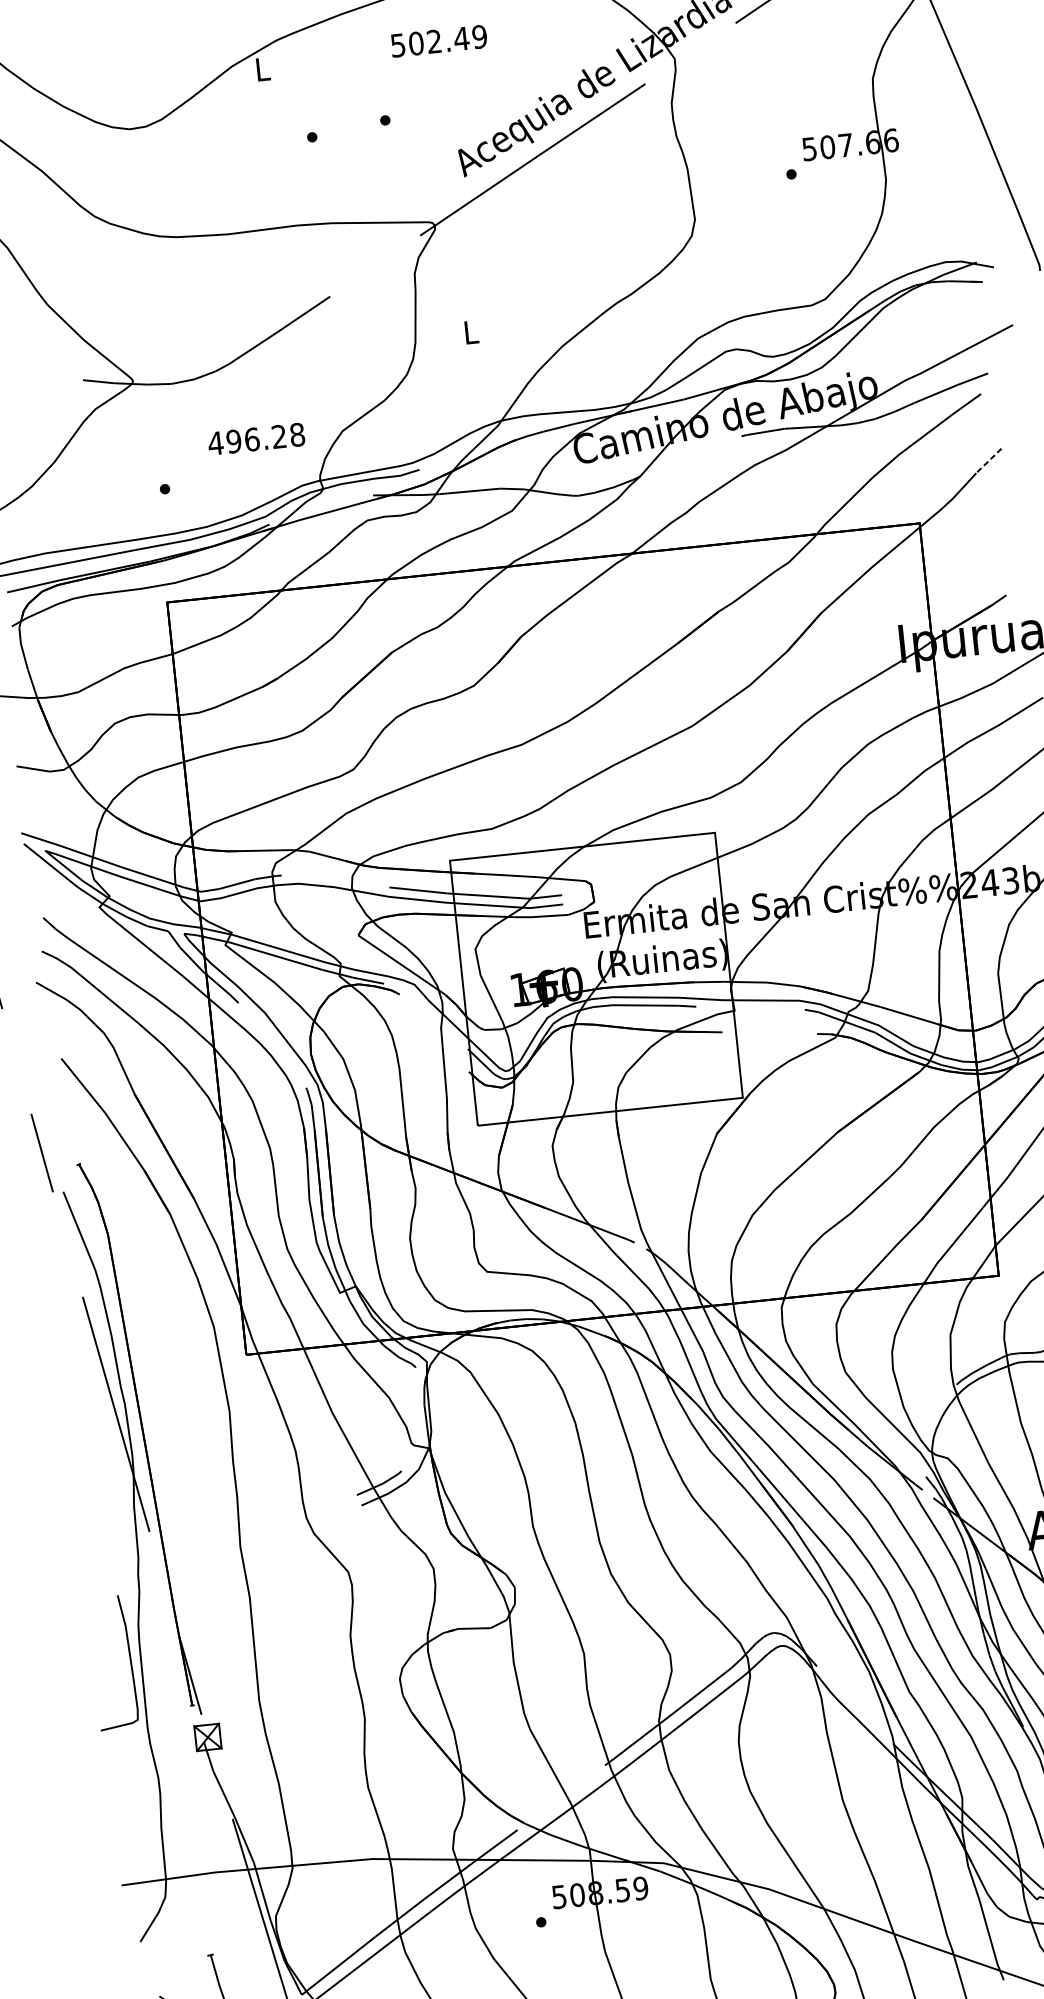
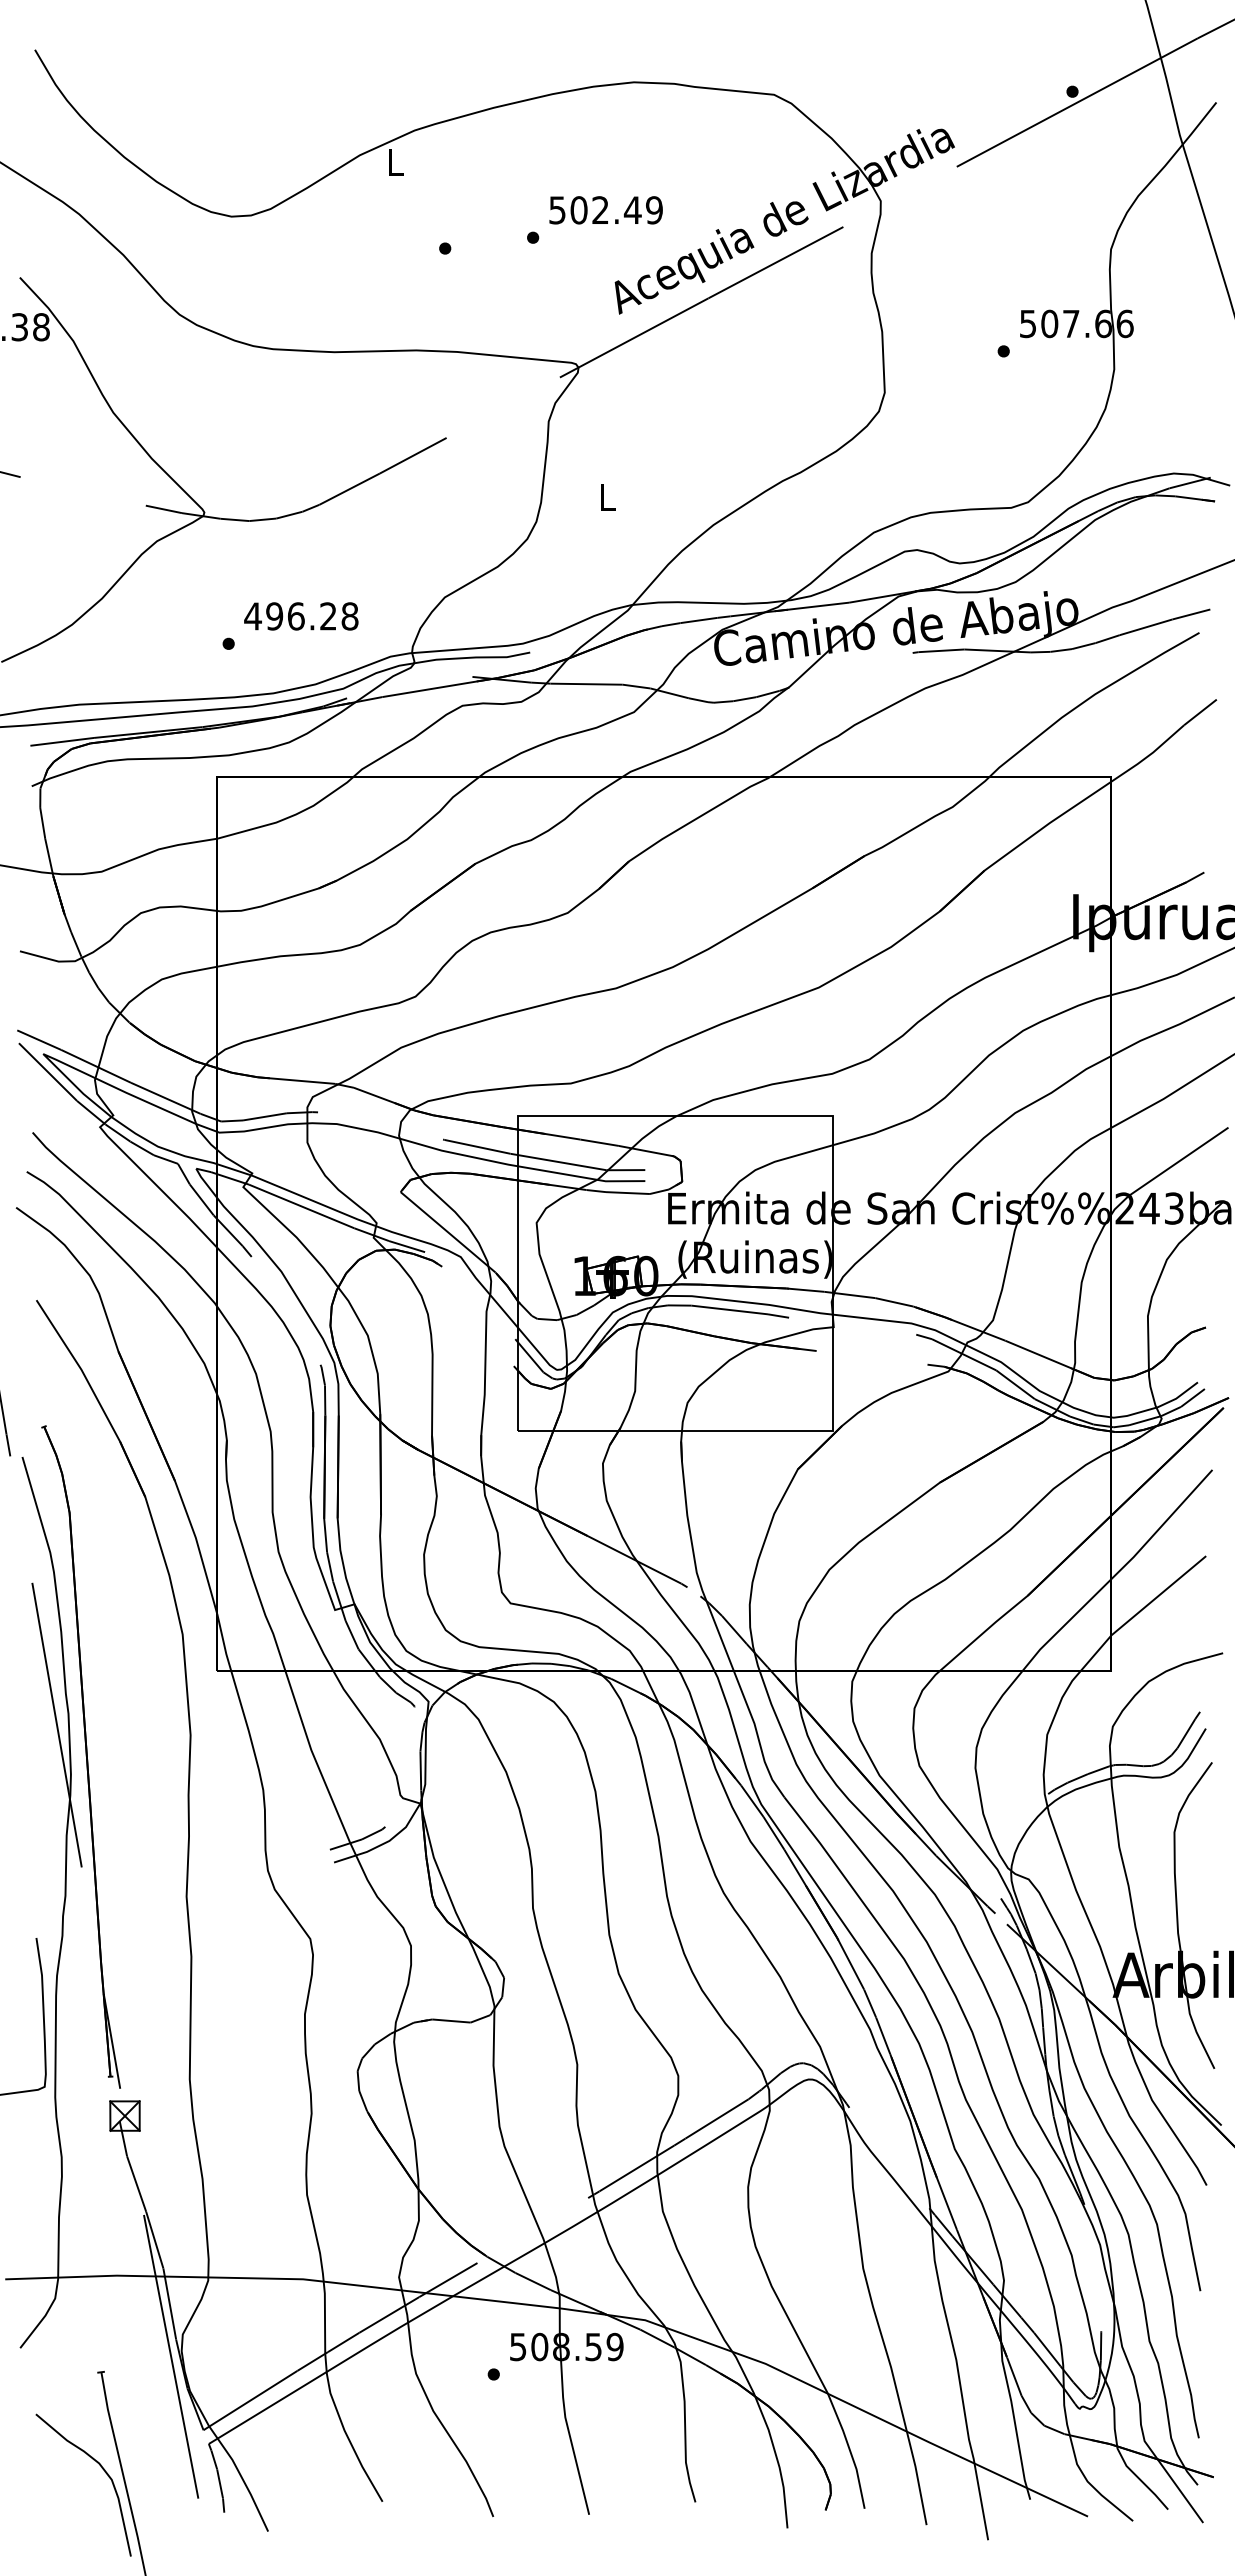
text: (438, 41) -> (605, 210), moved
text: (256, 439) -> (301, 616), moved
line: (989, 460) -> (1200, 712), dashed -> solid

